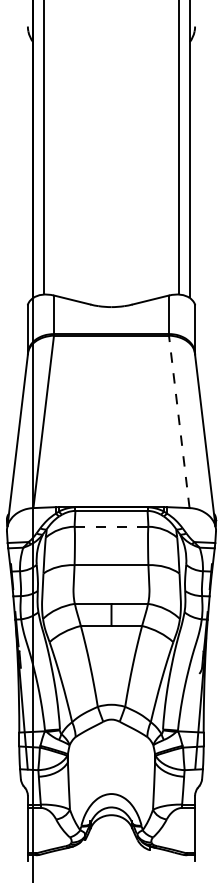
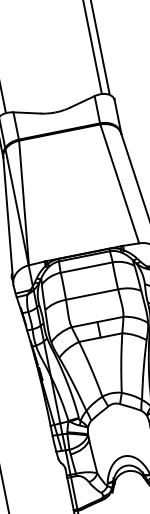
line: (179, 421) -> (119, 183), dashed -> solid
line: (111, 526) -> (86, 267), dashed -> solid

